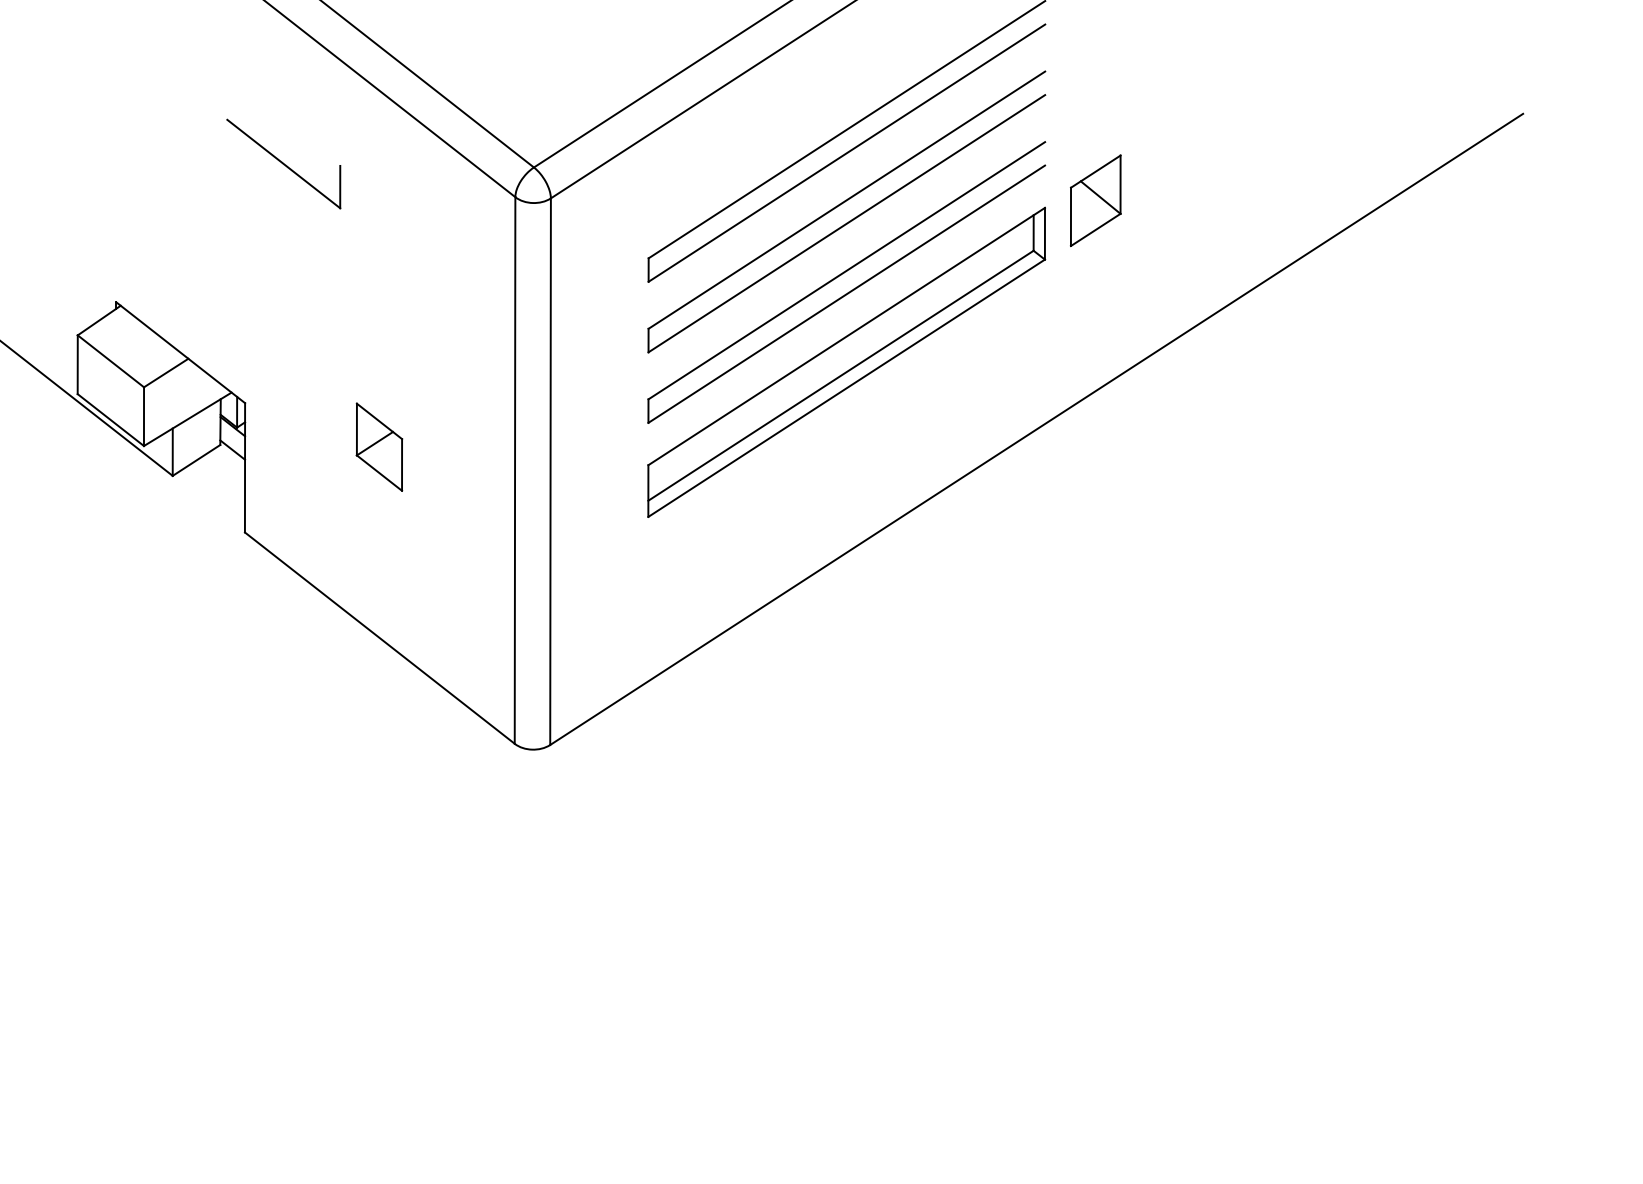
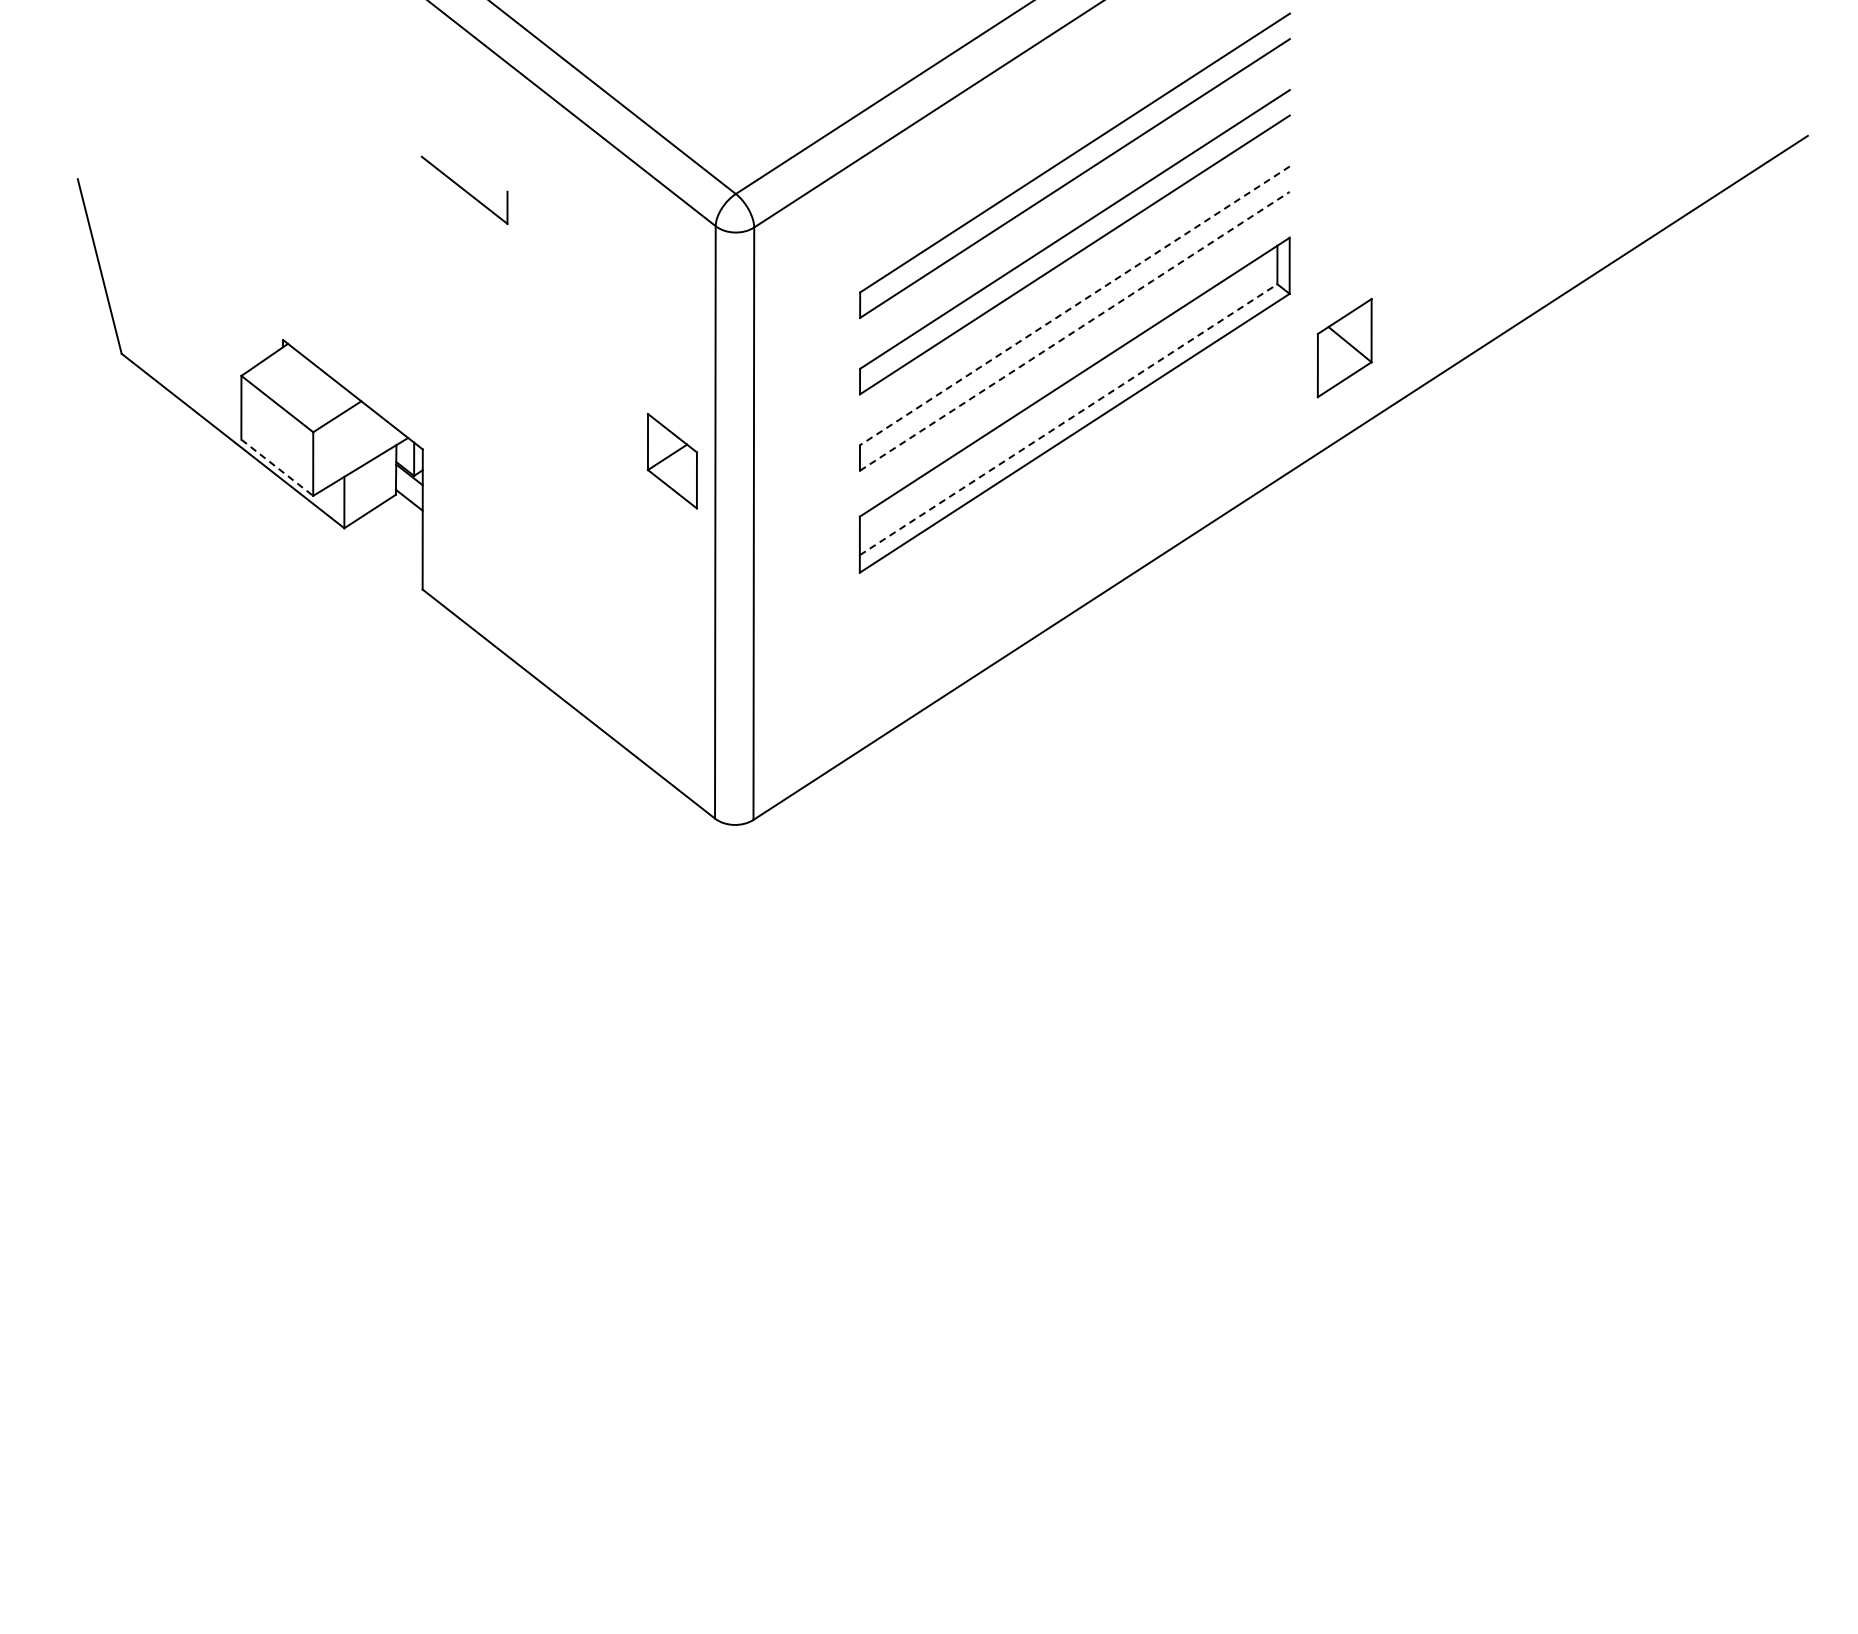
part: (283, 164) -> (464, 190), size x0.7
part: (1095, 201) -> (1344, 348), moved
line: (846, 271) -> (1074, 306), solid -> dashed
line: (847, 294) -> (1075, 331), solid -> dashed
line: (840, 375) -> (1068, 419), solid -> dashed
line: (111, 419) -> (277, 467), solid -> dashed
part: (378, 447) -> (671, 461), moved

